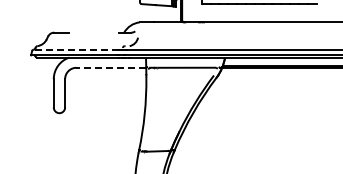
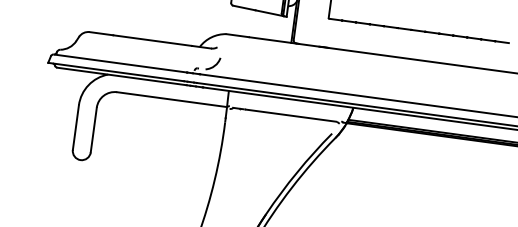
line: (94, 32) -> (153, 40), added
line: (76, 49) -> (121, 63), dashed -> solid
line: (111, 67) -> (172, 99), dashed -> solid

